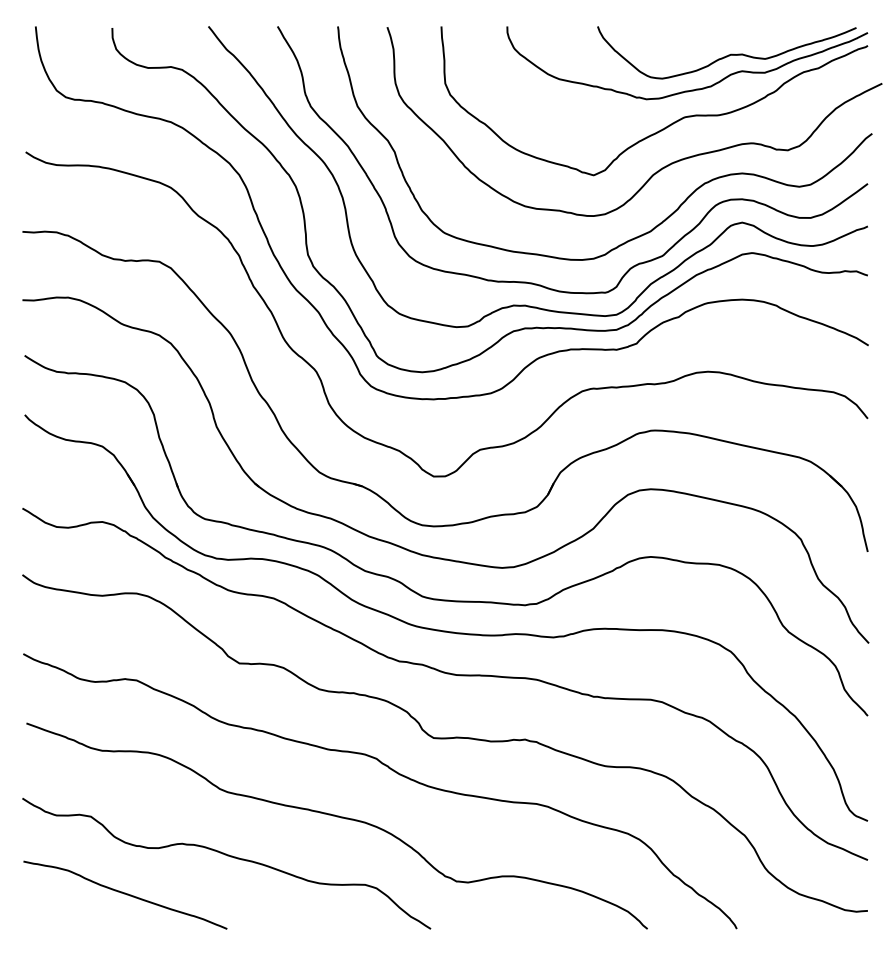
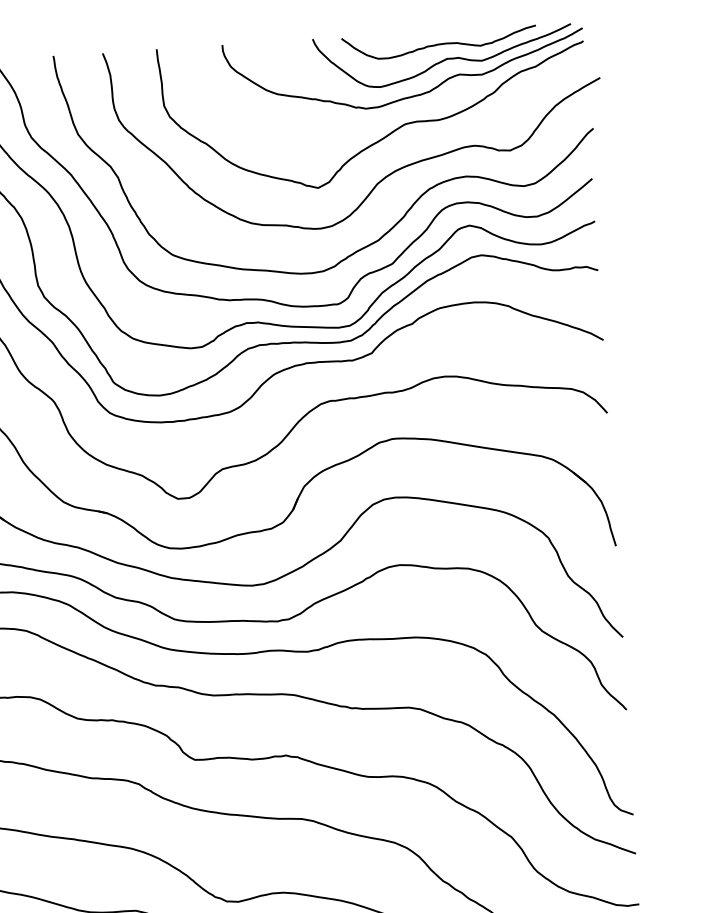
curve: (723, 39) -> (438, 44), added

